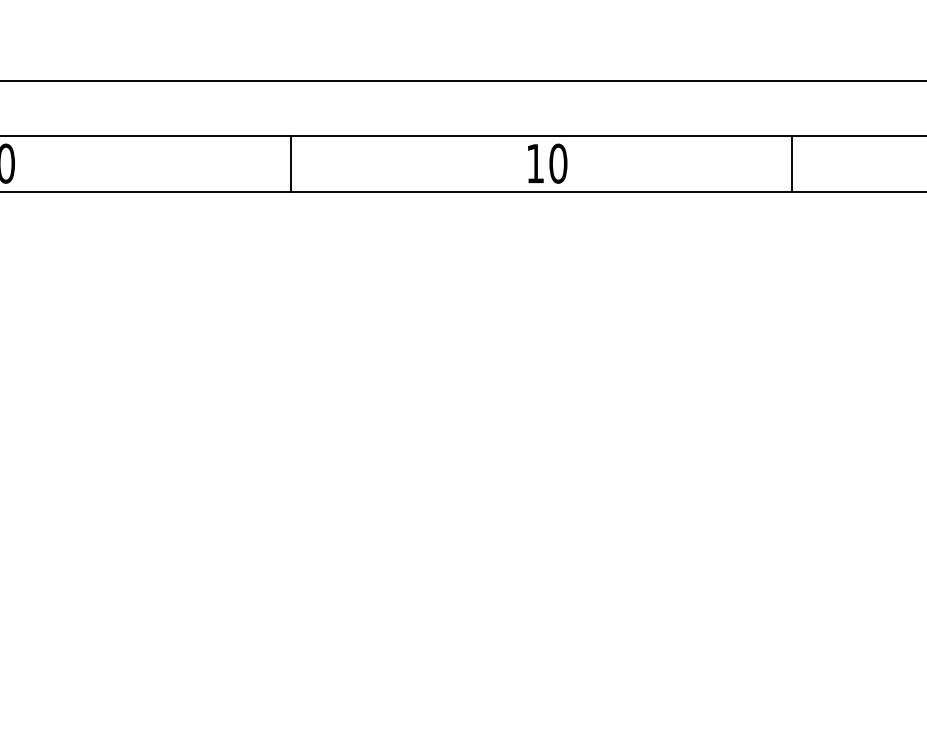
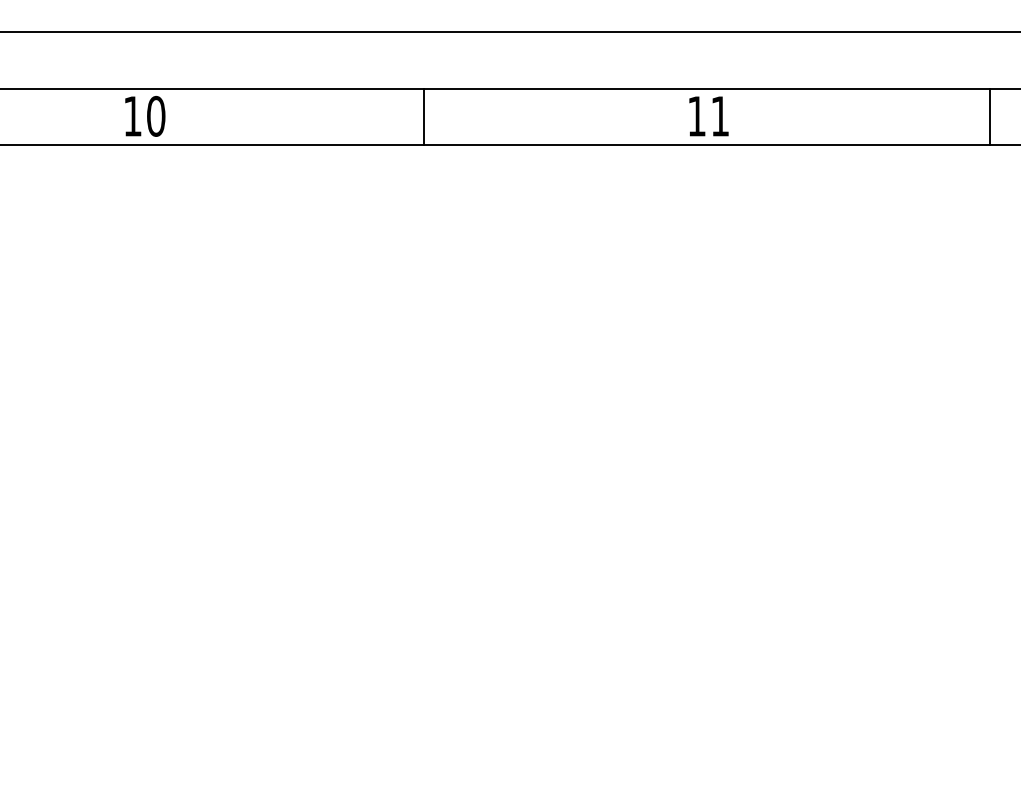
text: (558, 162) -> (720, 115), 10 -> 11
line: (291, 163) -> (423, 116), moved
line: (792, 163) -> (990, 116), moved

